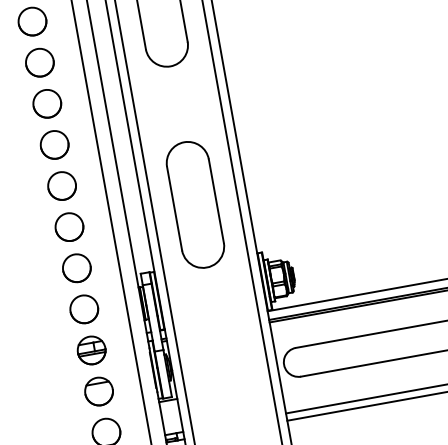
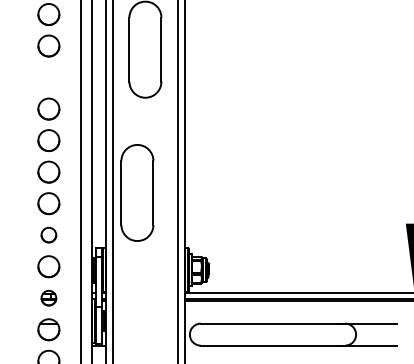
circle: (39, 62) -> (48, 77), removed
part: (195, 204) -> (137, 192), moved
circle: (76, 267) -> (48, 234), size x0.7
part: (90, 349) -> (48, 297), size x0.7

